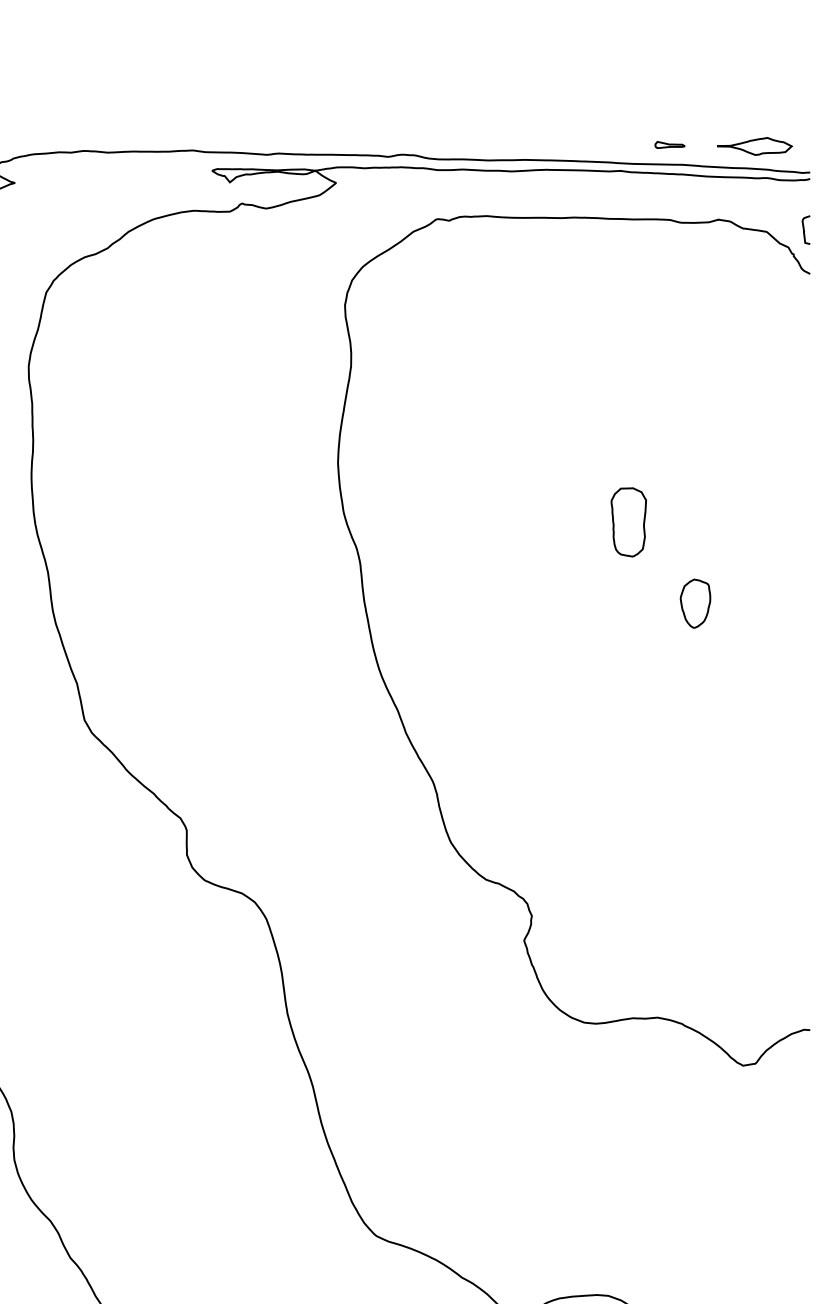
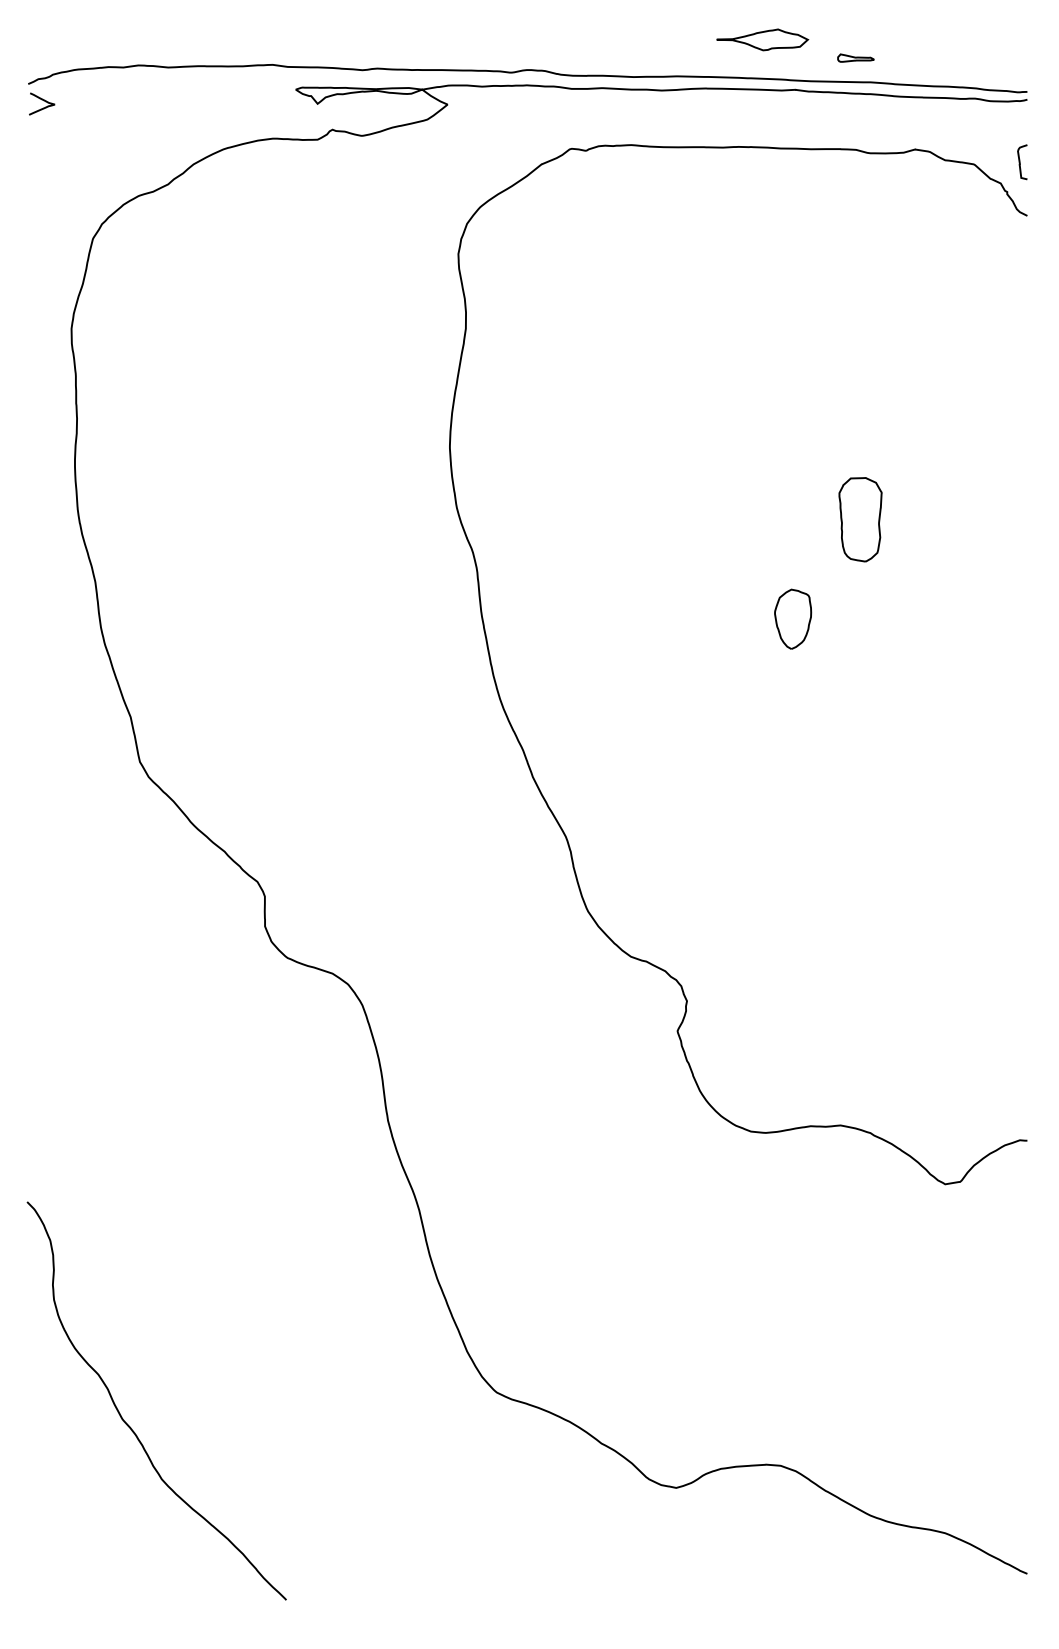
part: (754, 146) -> (762, 39), moved
part: (628, 522) -> (860, 519), moved
part: (695, 603) -> (793, 618), moved

